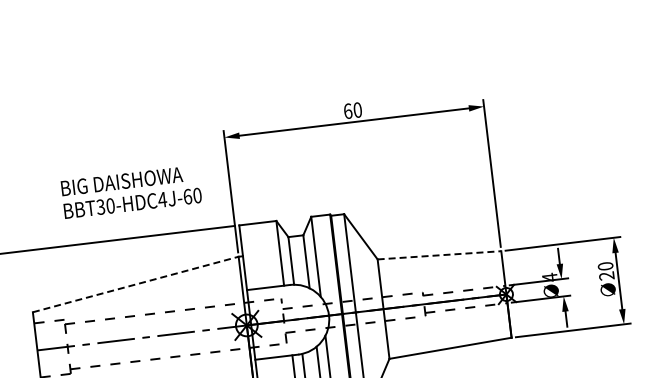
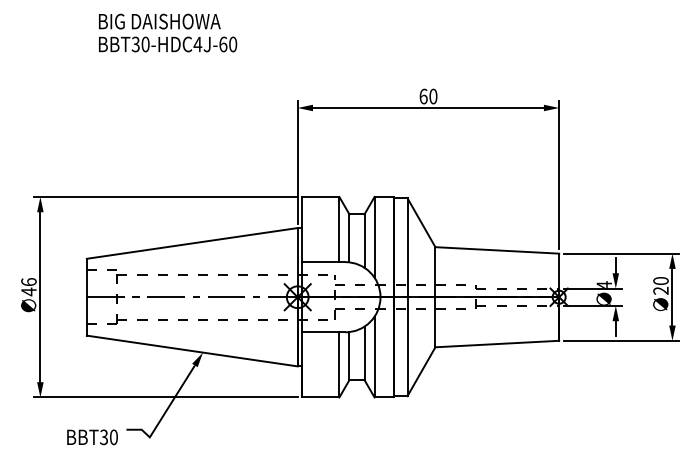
text: (131, 191) -> (168, 32), moved
line: (439, 255) -> (497, 250), dashed -> solid
line: (135, 284) -> (192, 243), dashed -> solid

